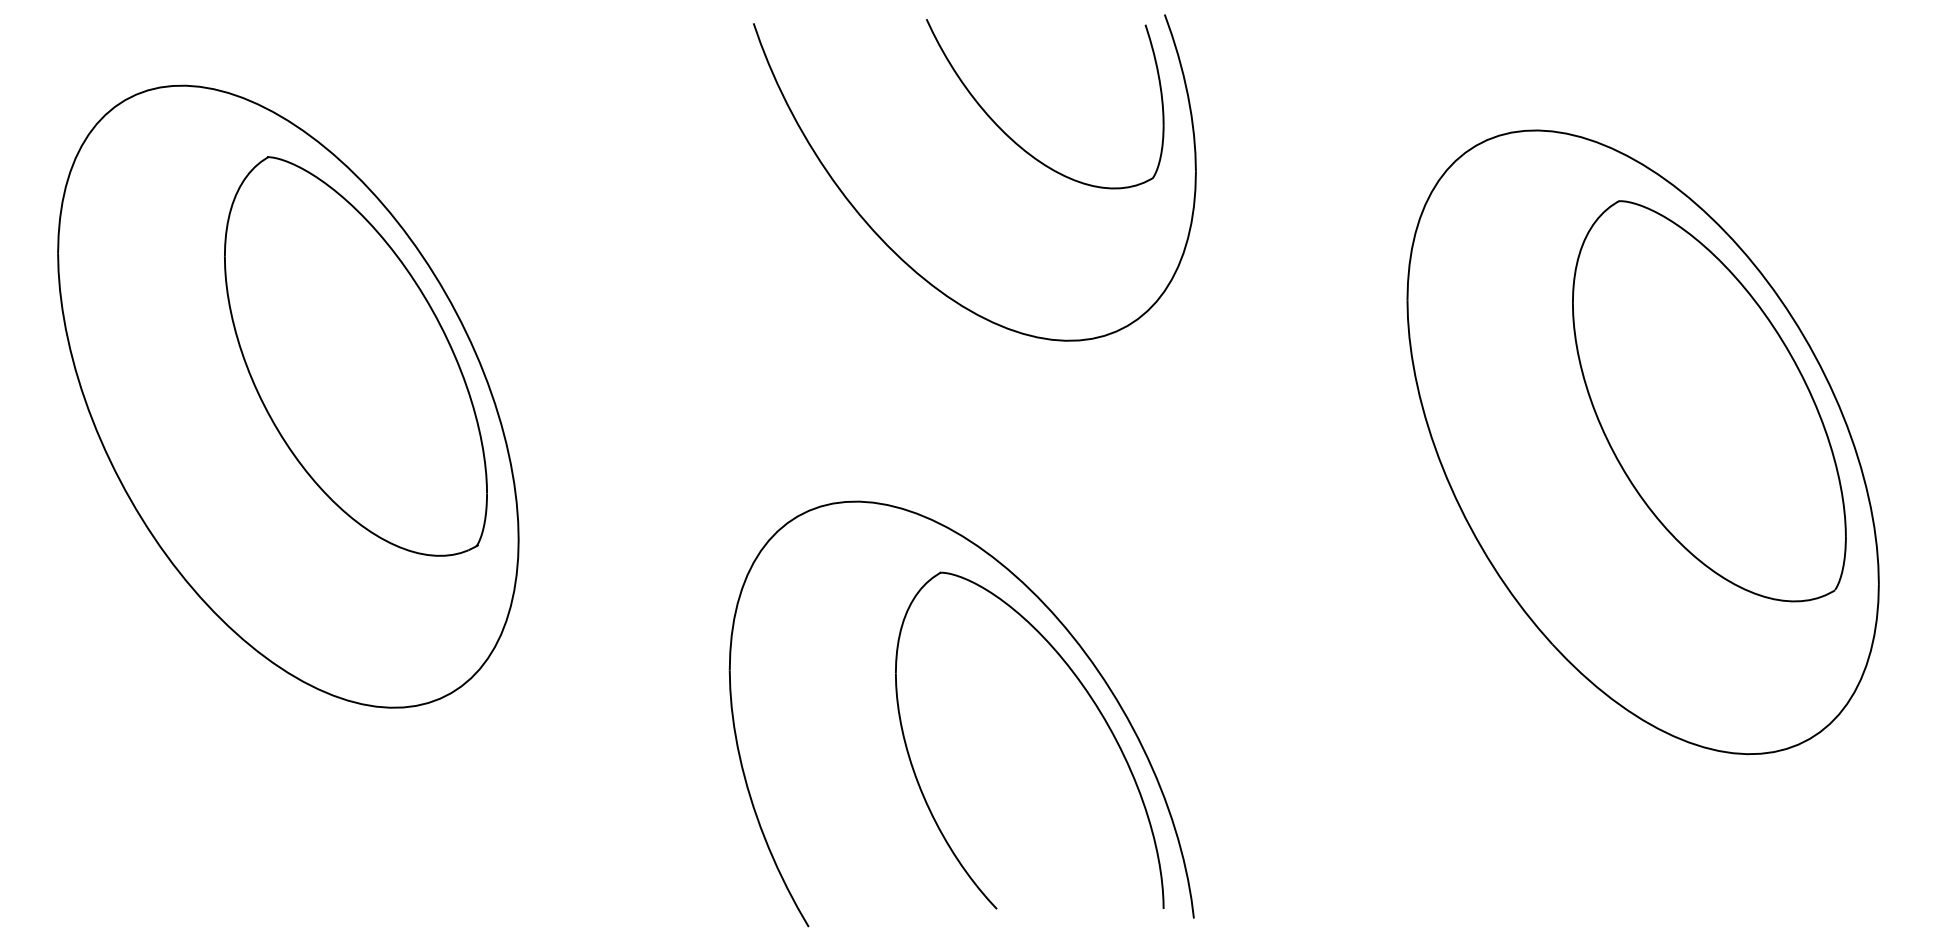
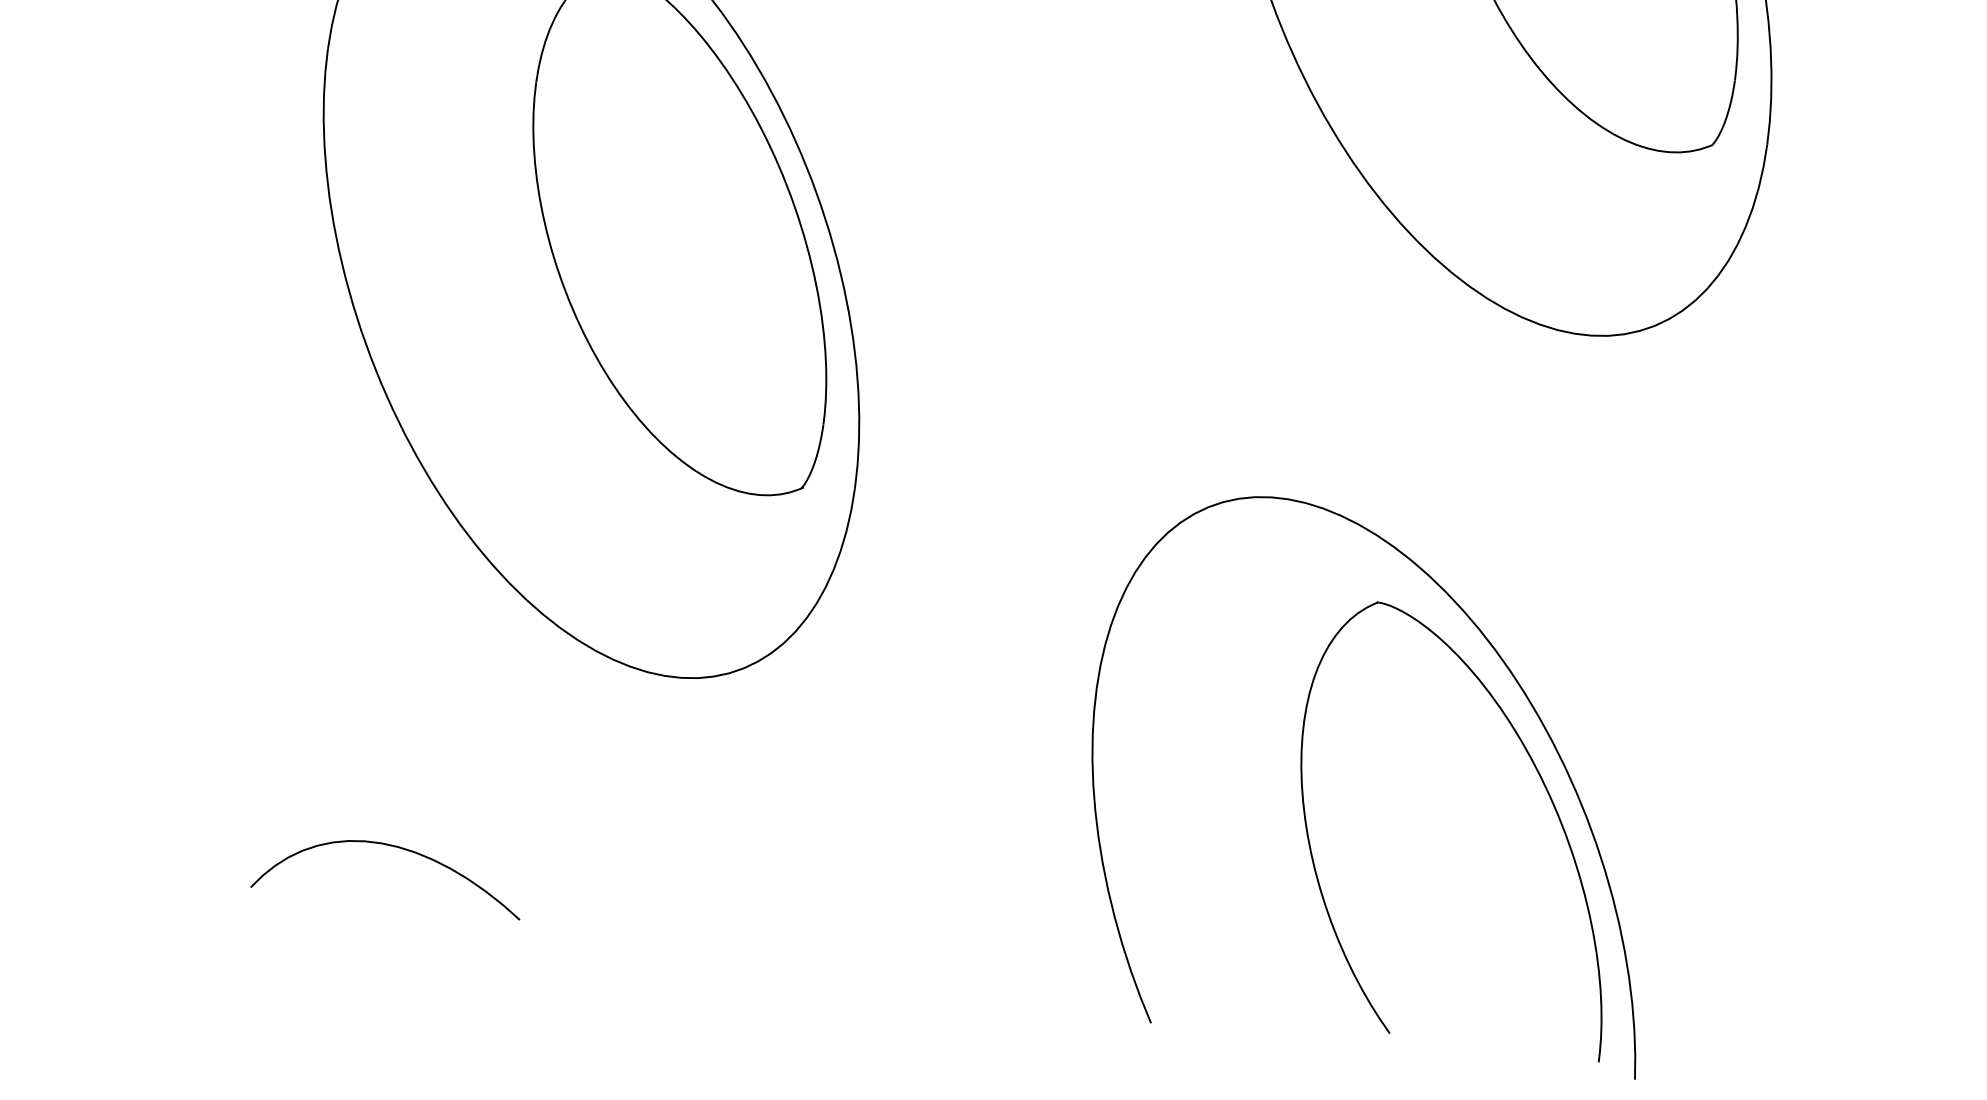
curve: (195, 871) -> (392, 847), added

